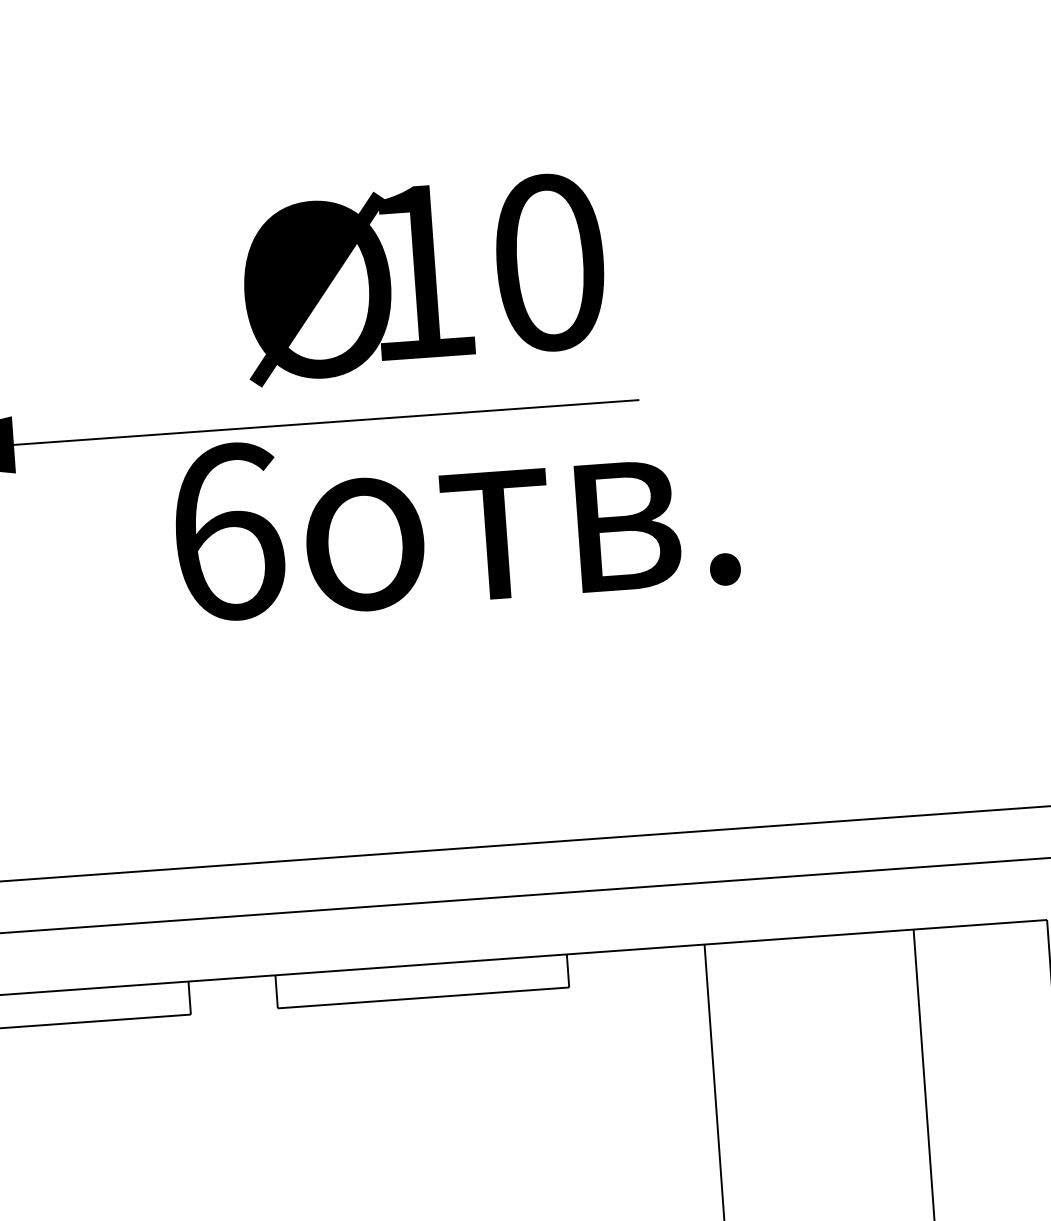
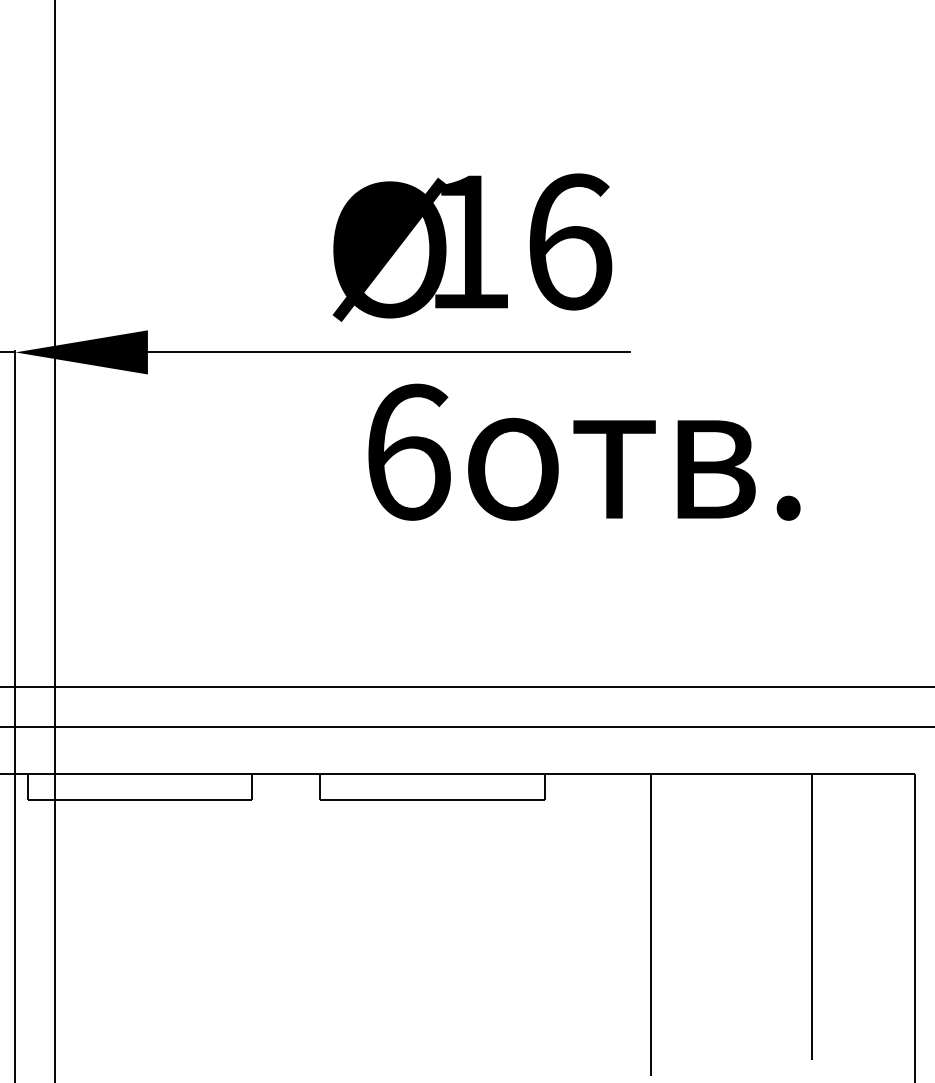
text: (550, 262) -> (570, 241), 10 -> 16
text: (455, 514) -> (584, 451), moved

